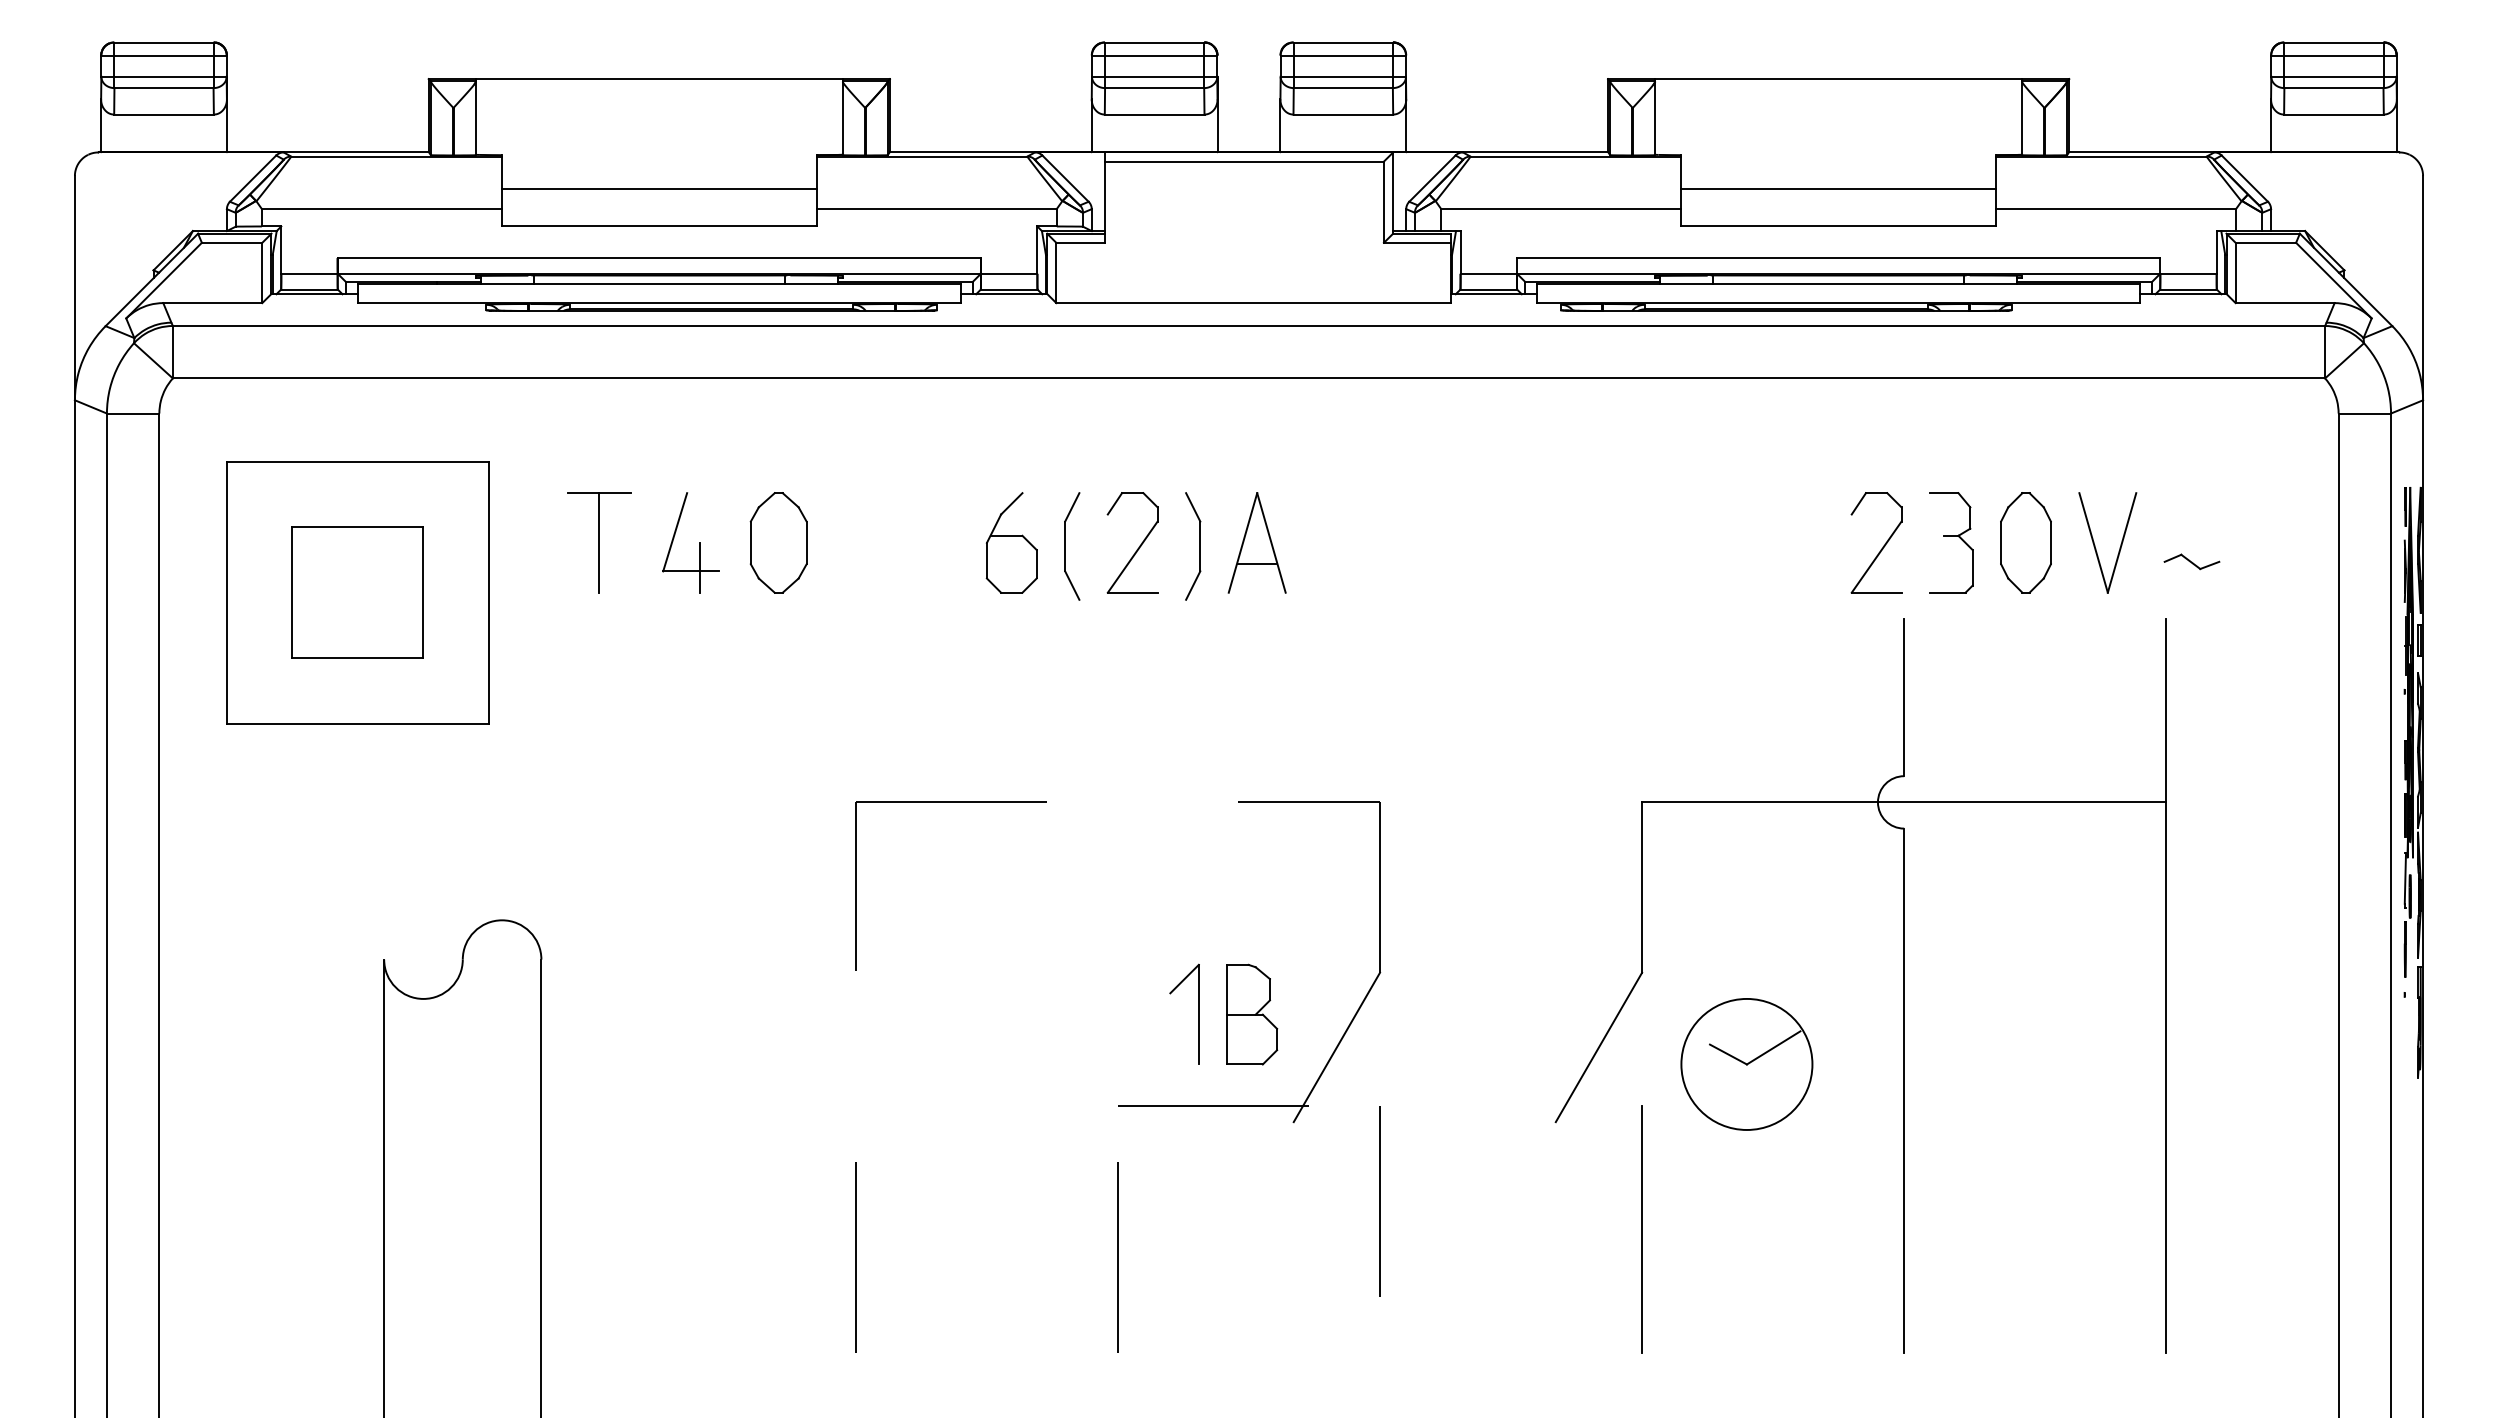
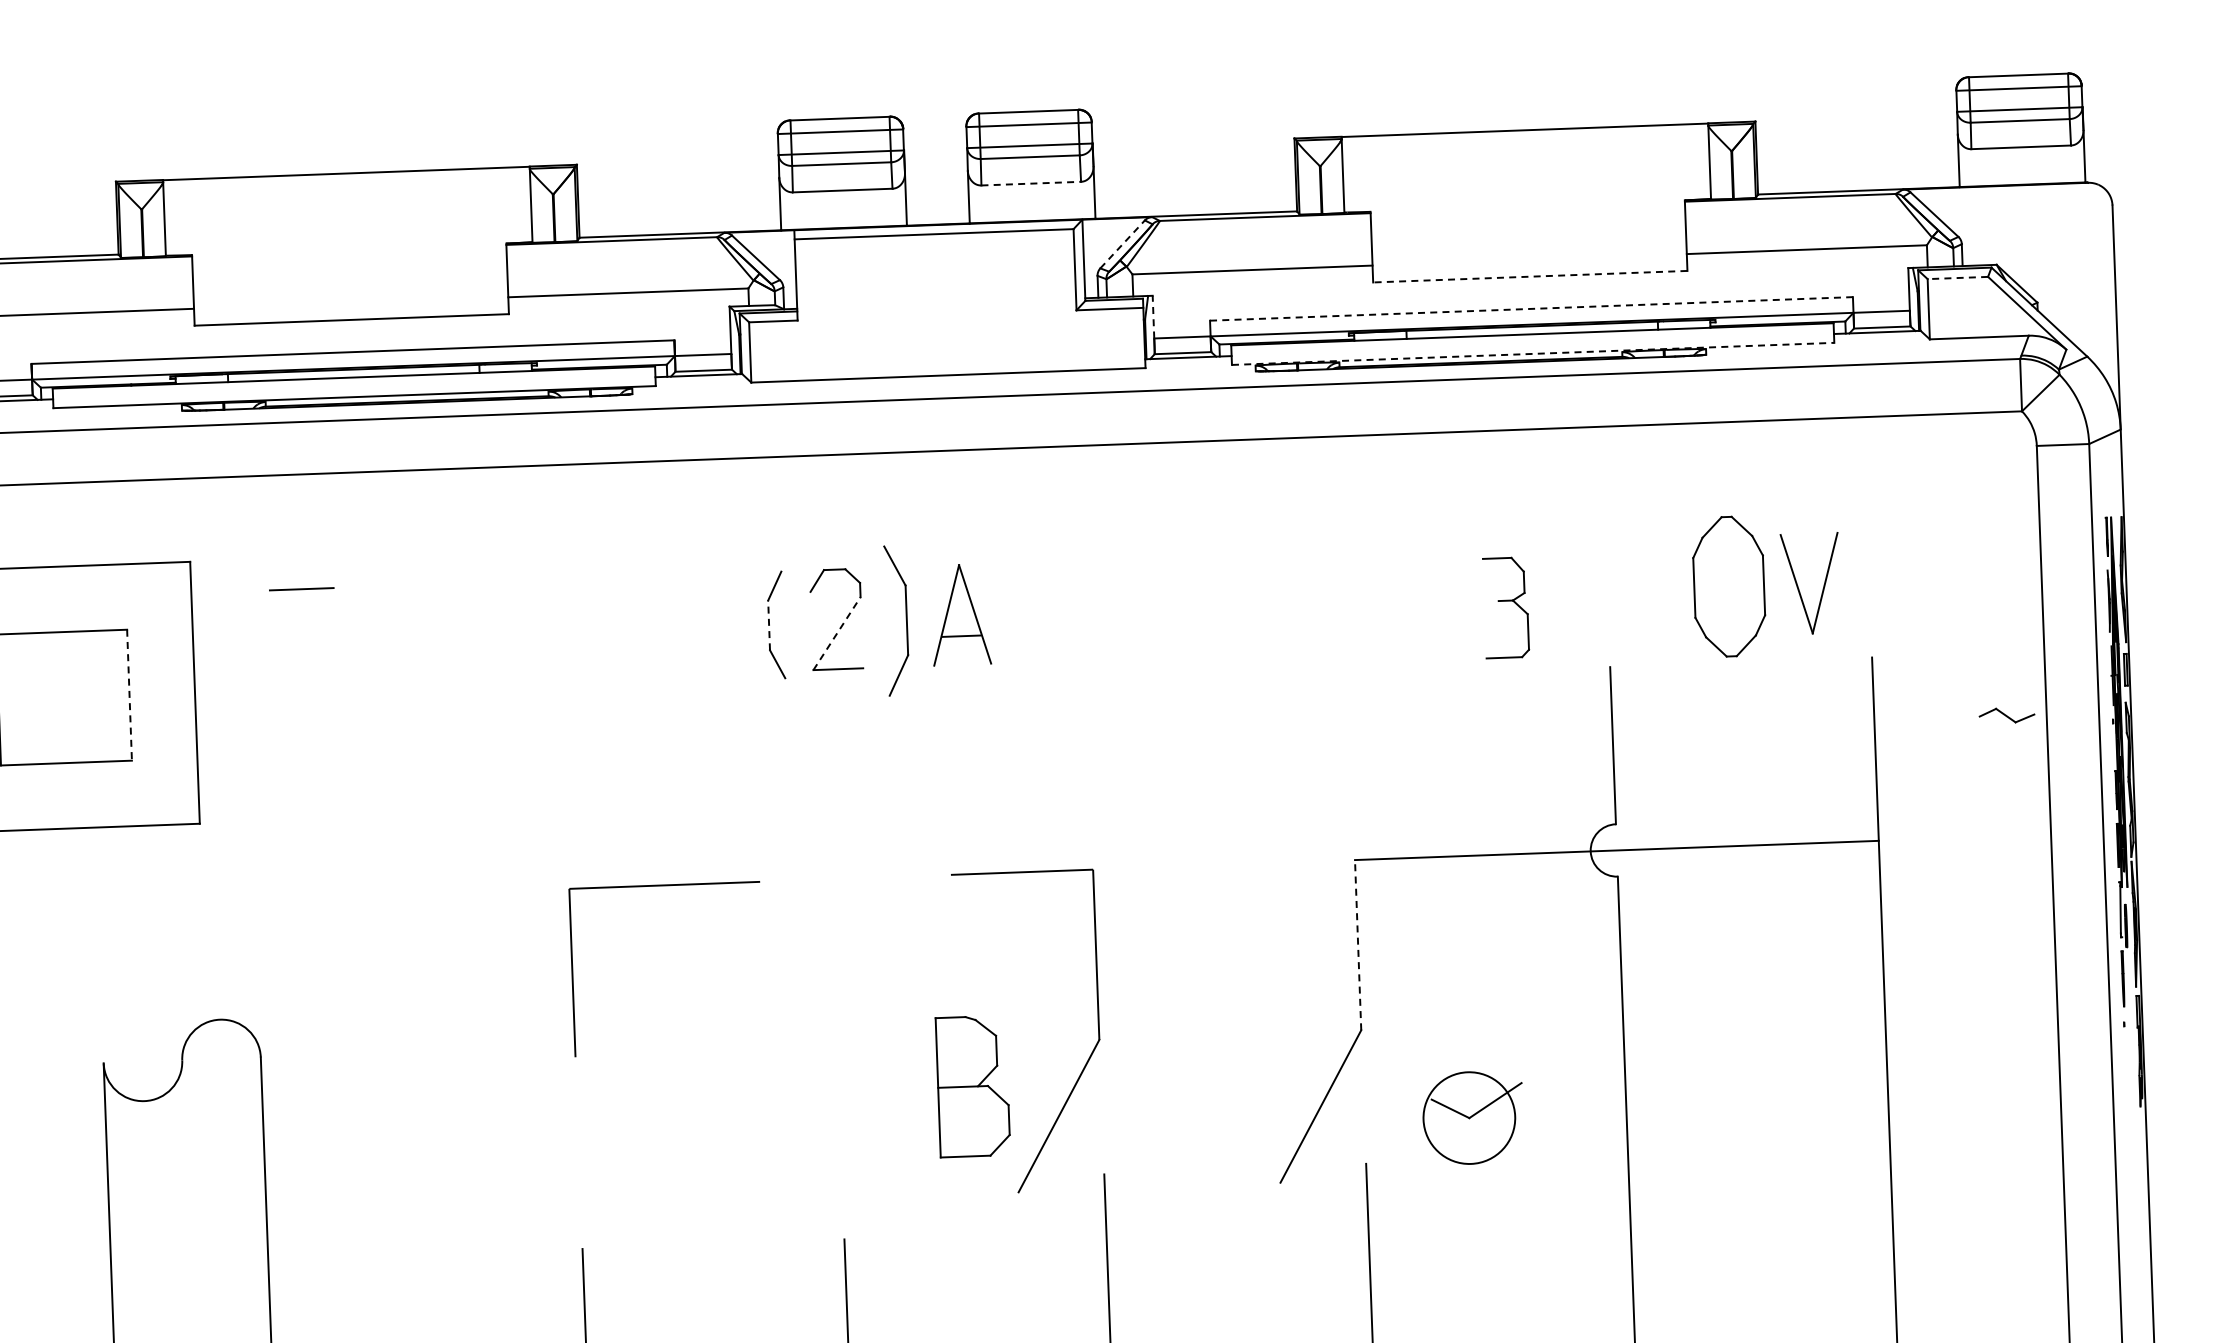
line: (1343, 114) -> (1031, 183), solid -> dashed
line: (1432, 178) -> (1122, 244), solid -> dashed
line: (659, 189) -> (350, 283), removed
line: (1838, 189) -> (1528, 240), removed
line: (1838, 225) -> (1530, 276), solid -> dashed
line: (2265, 242) -> (1957, 277), solid -> dashed
line: (1460, 251) -> (1153, 316), solid -> dashed
line: (1838, 258) -> (1531, 309), solid -> dashed
line: (1839, 303) -> (1534, 354), solid -> dashed
line: (599, 542) -> (303, 638), removed
part: (699, 542) -> (403, 634), removed
part: (778, 542) -> (482, 631), removed
part: (1011, 542) -> (715, 623), removed
part: (1951, 542) -> (1506, 607), moved
part: (2025, 542) -> (1728, 586), size x1.4
part: (1883, 545) -> (1586, 594), removed
line: (1065, 546) -> (769, 625), solid -> dashed
part: (1193, 546) -> (897, 620), size x1.4
line: (1133, 556) -> (837, 632), solid -> dashed
part: (2191, 561) -> (2006, 715), moved
line: (423, 592) -> (129, 694), solid -> dashed
line: (1642, 887) -> (1358, 945), solid -> dashed
part: (1198, 1013) -> (919, 1087), removed
part: (1252, 1014) -> (973, 1086), size x1.4
circle: (1746, 1063) -> (1468, 1117), size x0.7
line: (1215, 1106) -> (939, 1179), removed

